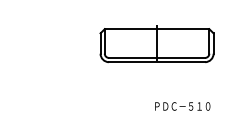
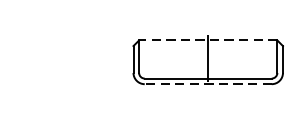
line: (156, 29) -> (207, 40), solid -> dashed
line: (156, 62) -> (207, 84), solid -> dashed

